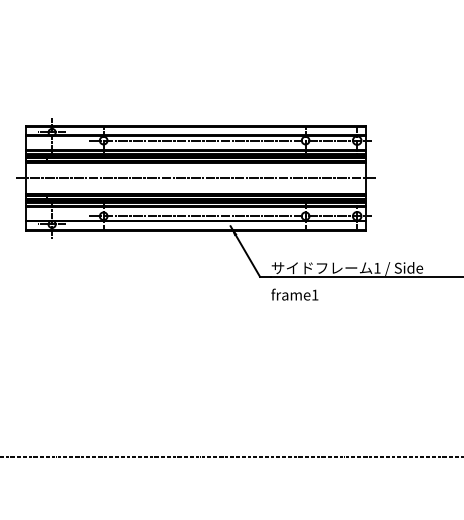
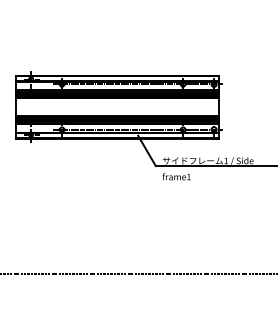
line: (196, 179) -> (117, 107), removed

